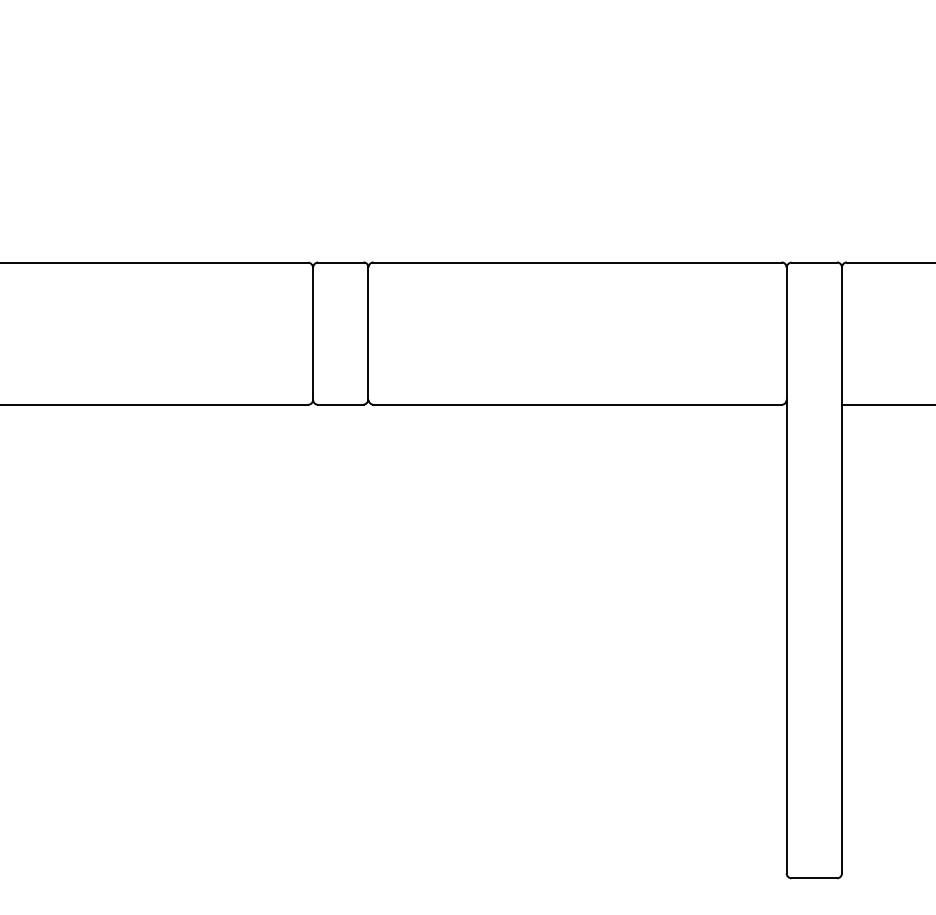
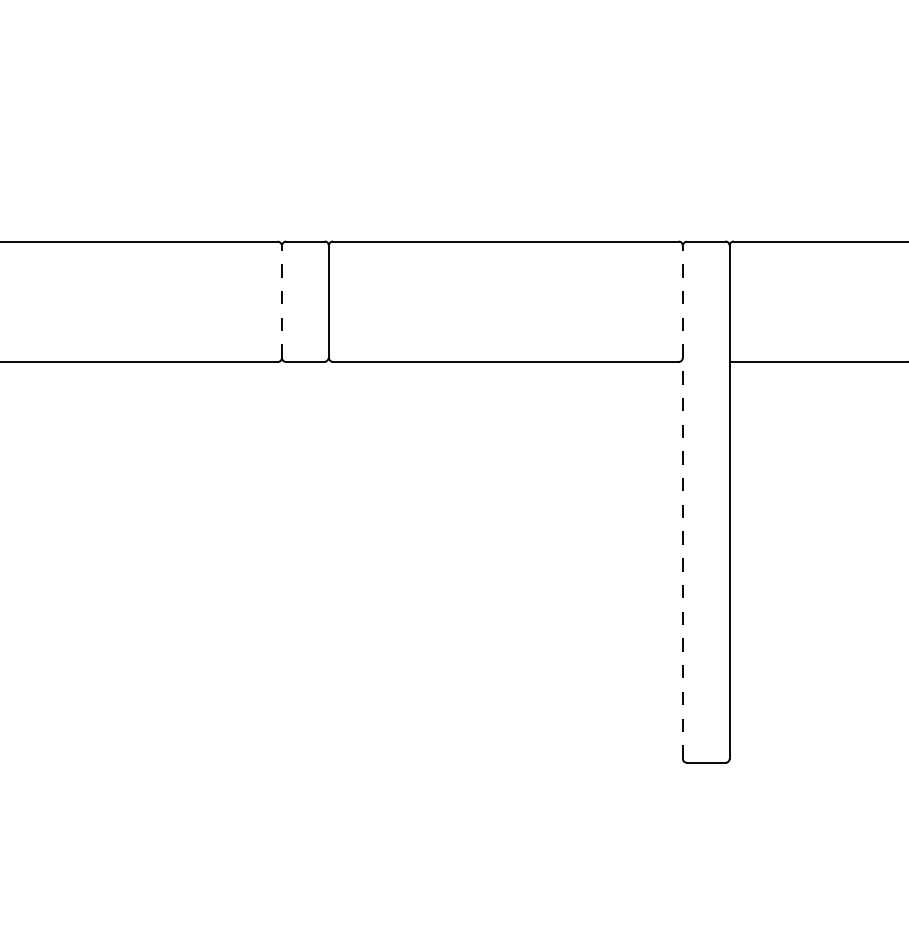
line: (313, 333) -> (282, 301), solid -> dashed
line: (786, 569) -> (682, 501), solid -> dashed

